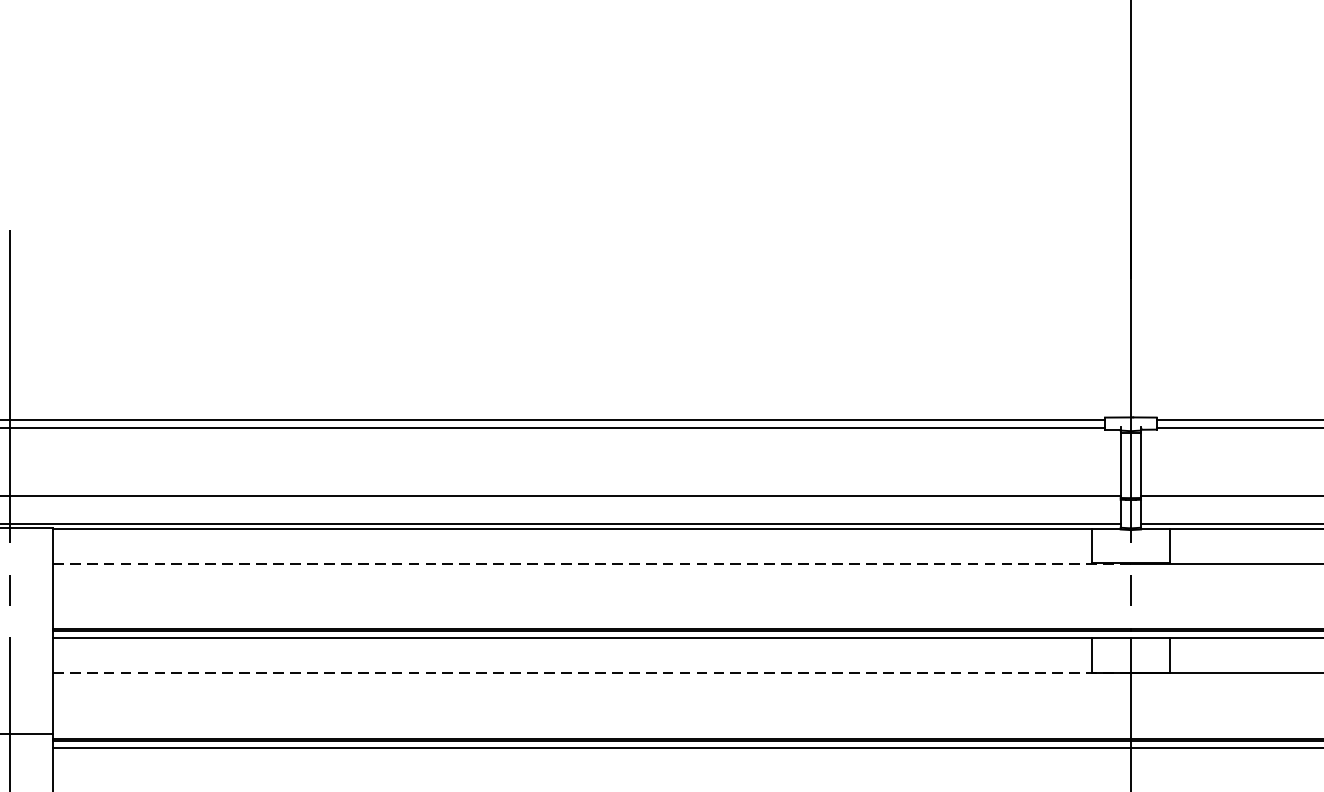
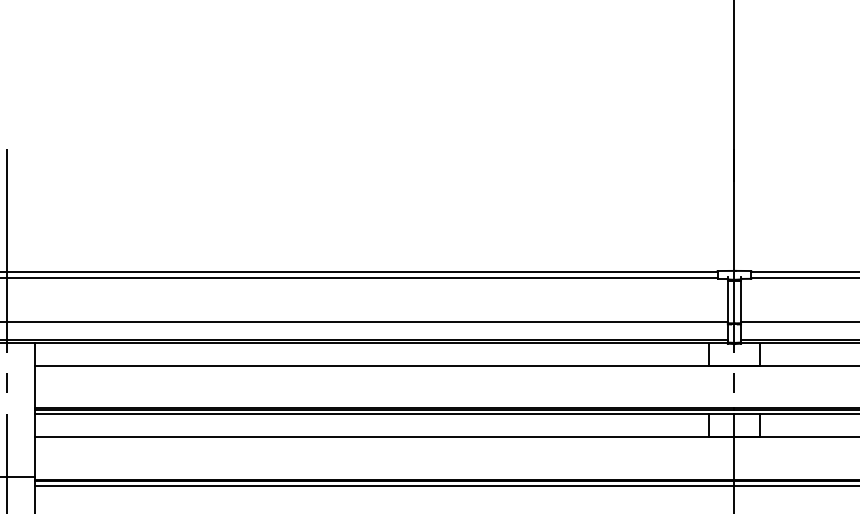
line: (591, 563) -> (384, 365), dashed -> solid
line: (591, 673) -> (384, 437), dashed -> solid

